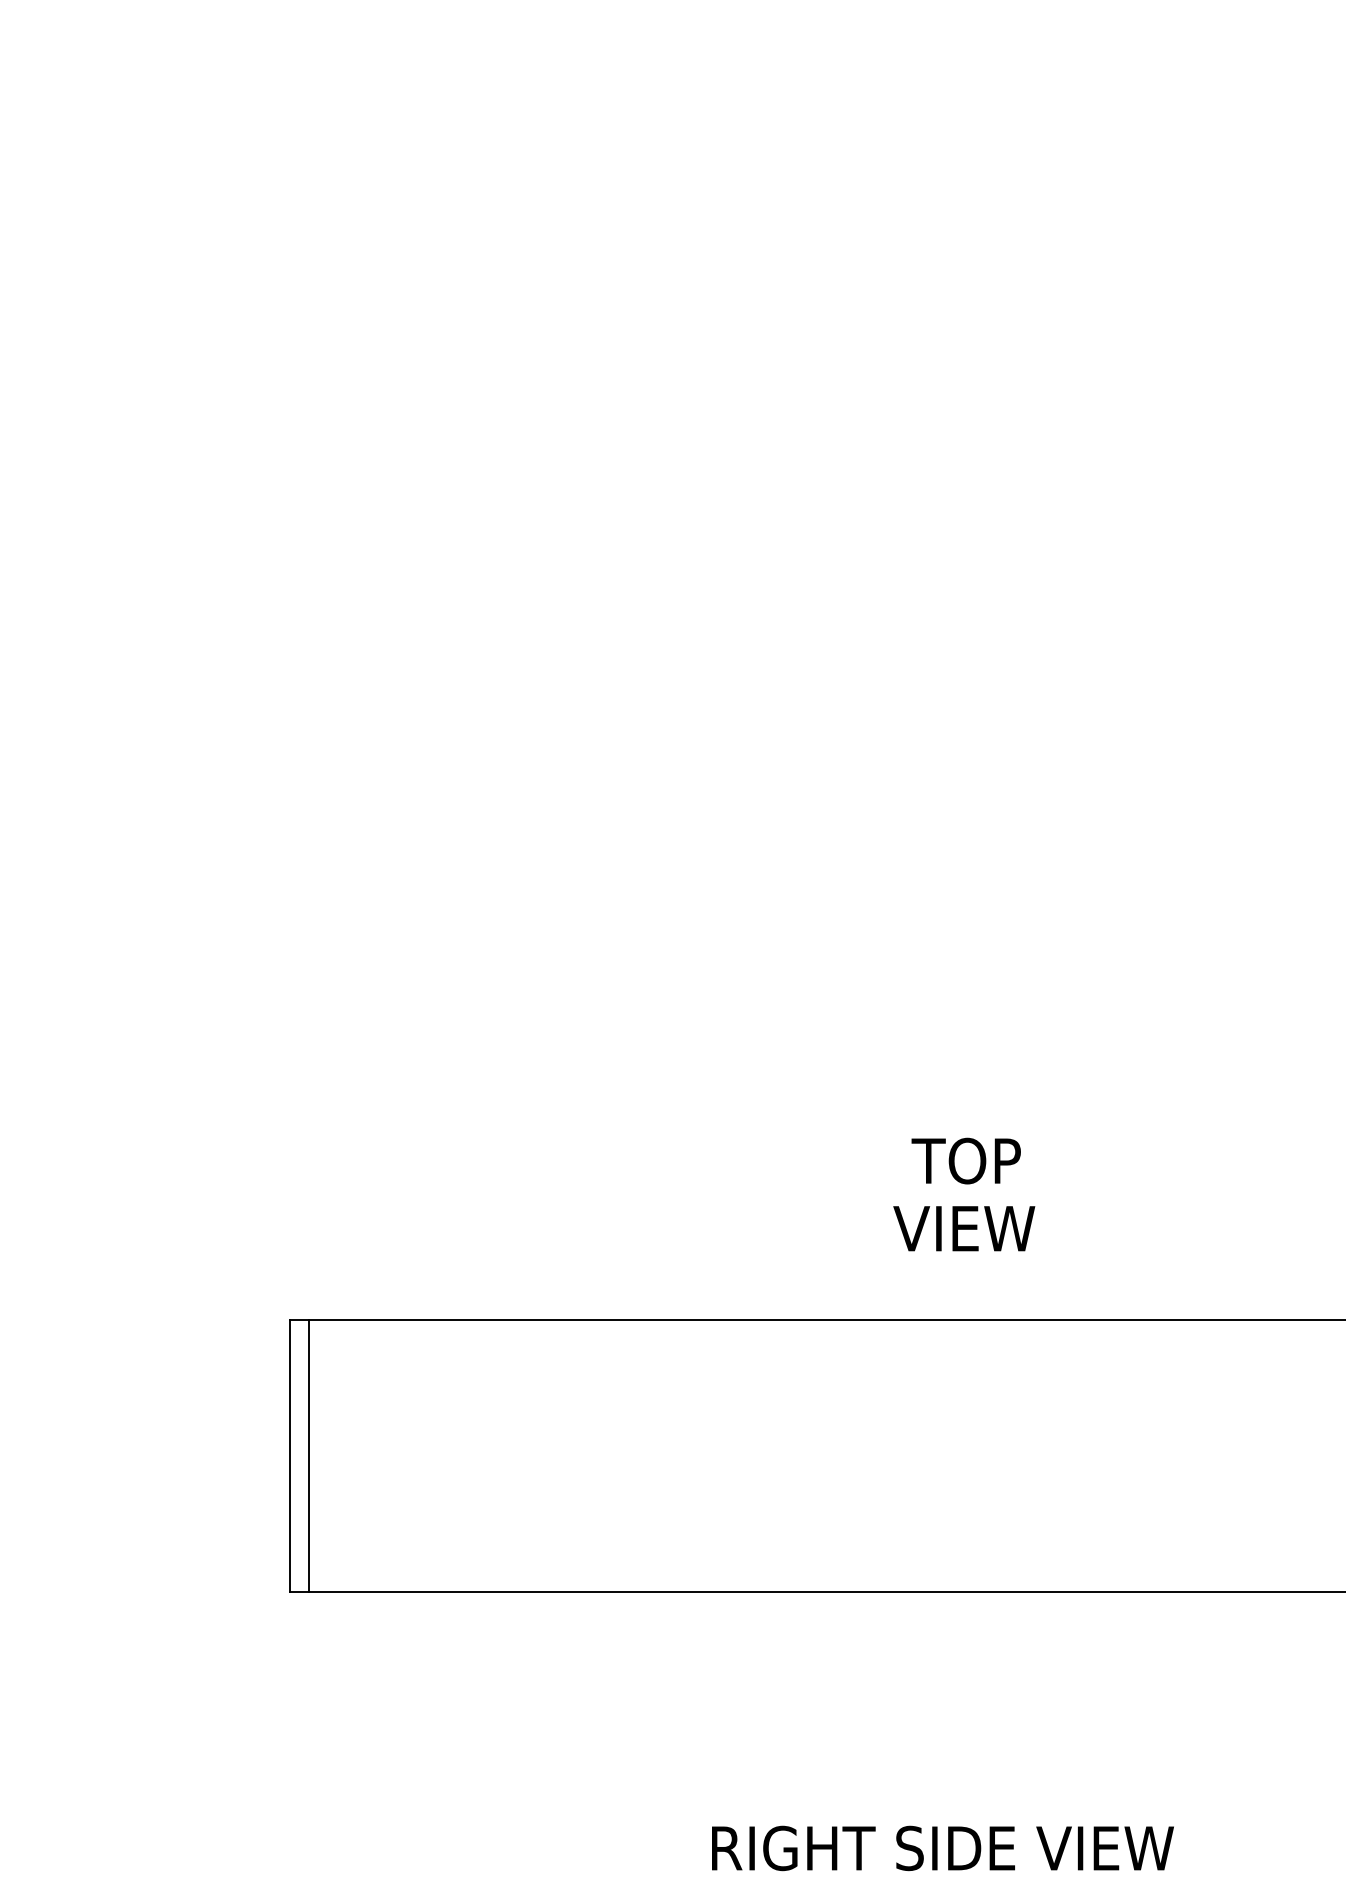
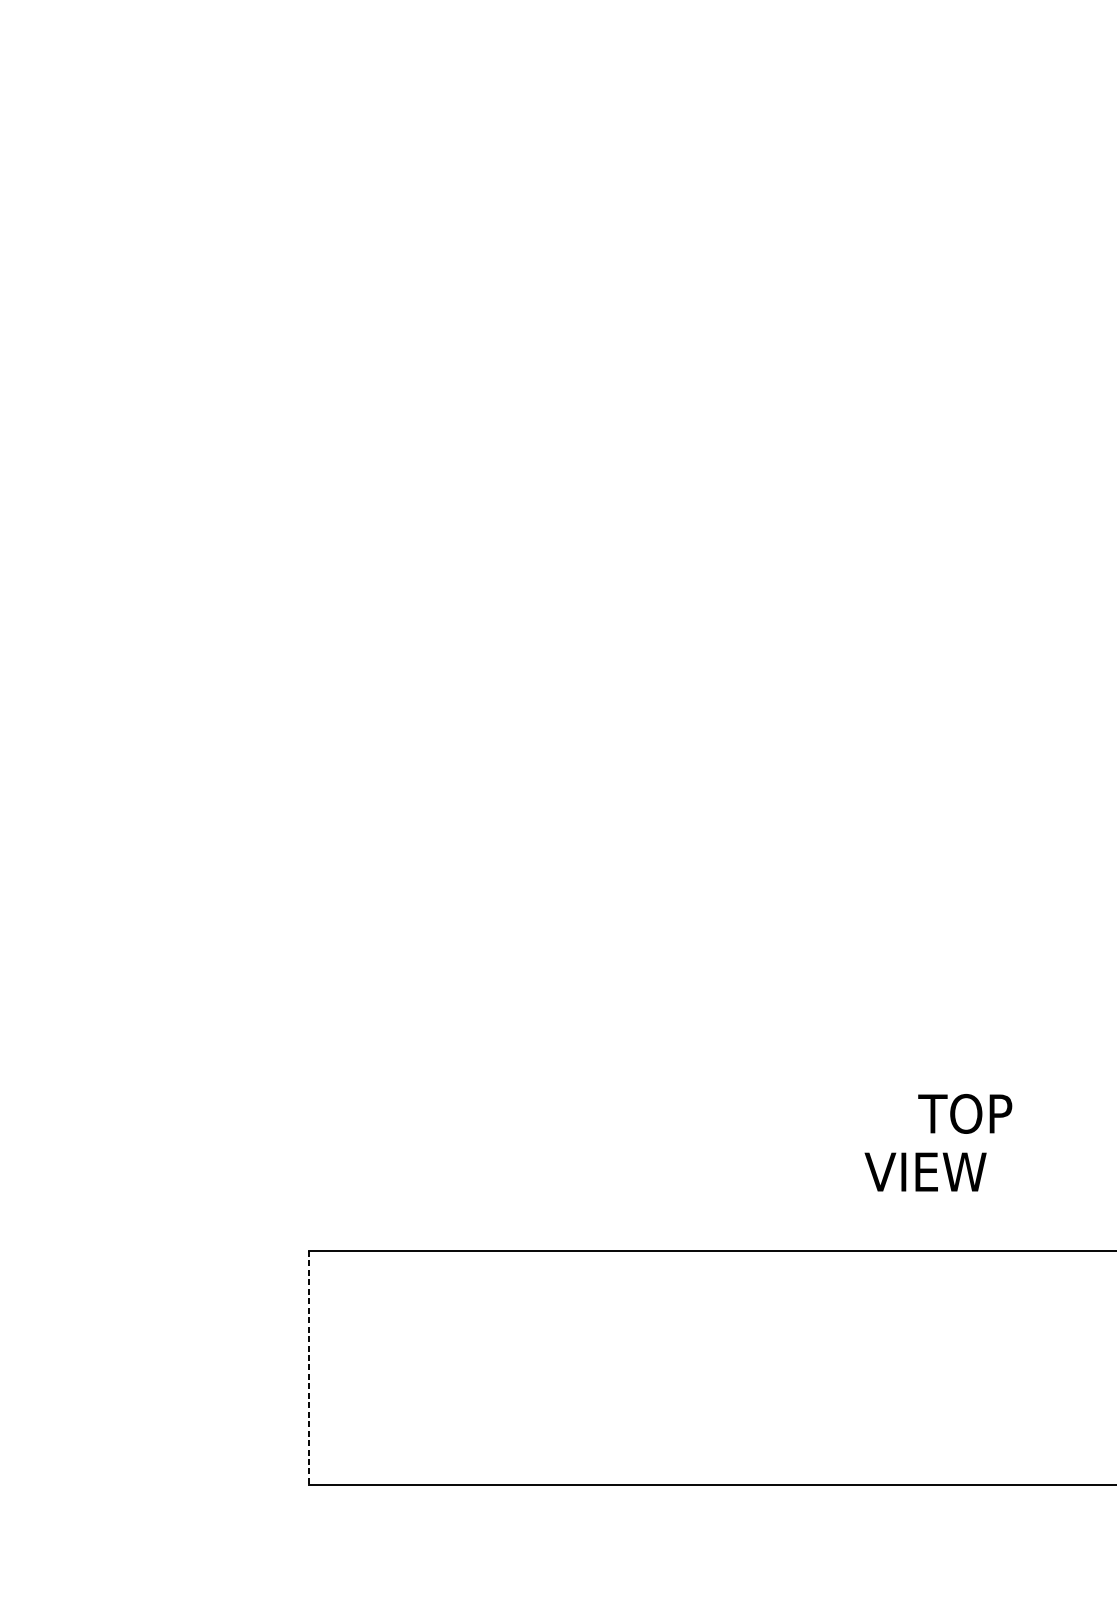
text: (965, 1160) -> (964, 1113), moved
text: (964, 1228) -> (925, 1171), moved
line: (289, 1456) -> (308, 1367), solid -> dashed
line: (309, 1456) -> (325, 1367), removed

